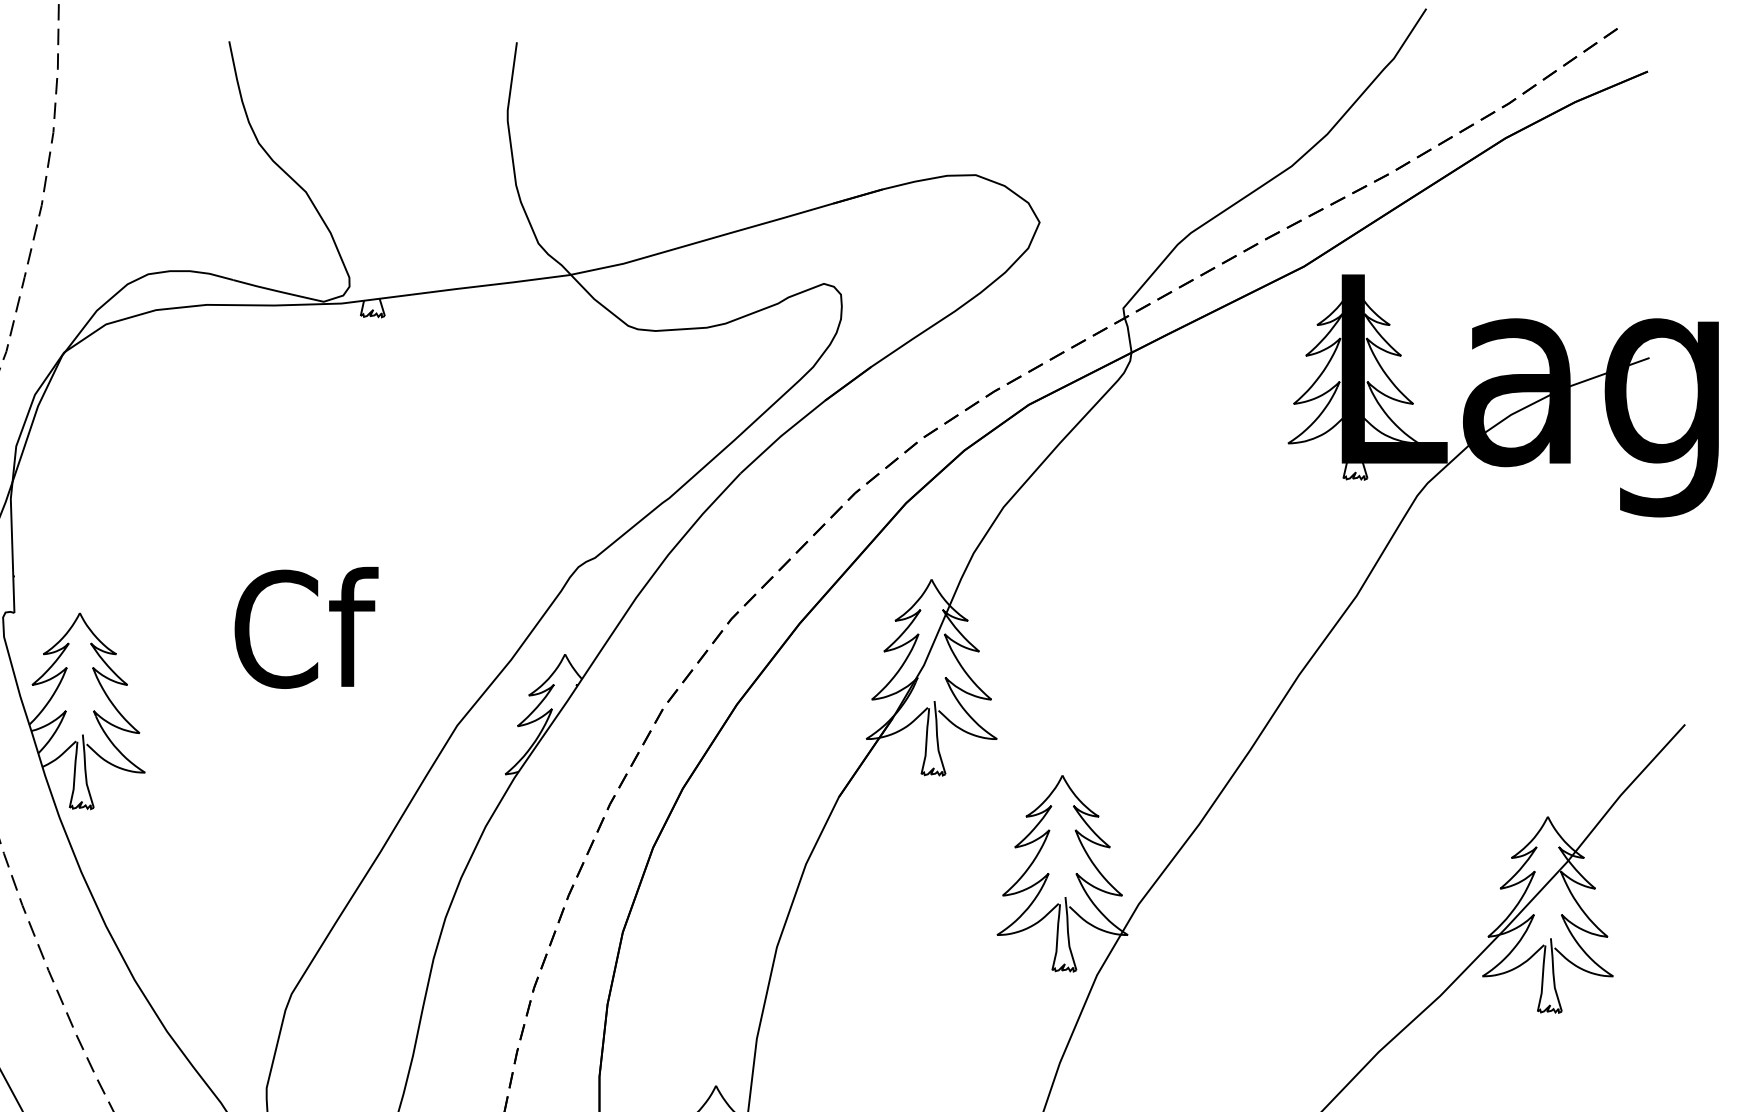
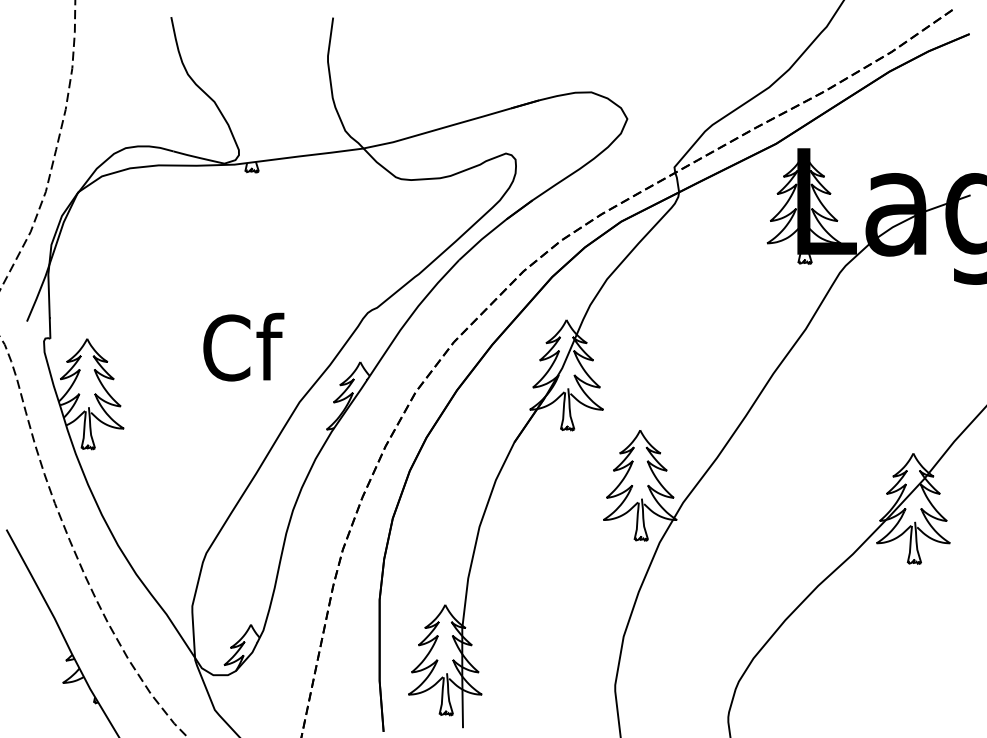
text: (306, 626) -> (243, 346), moved

